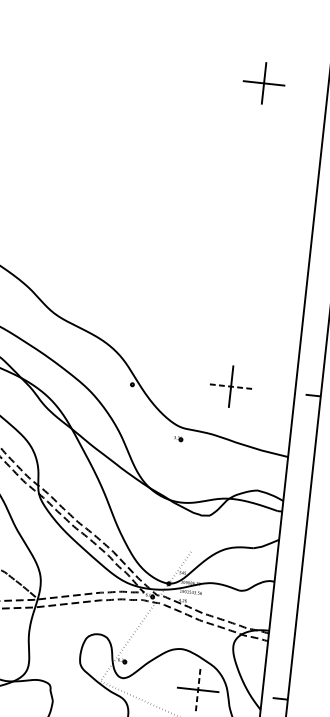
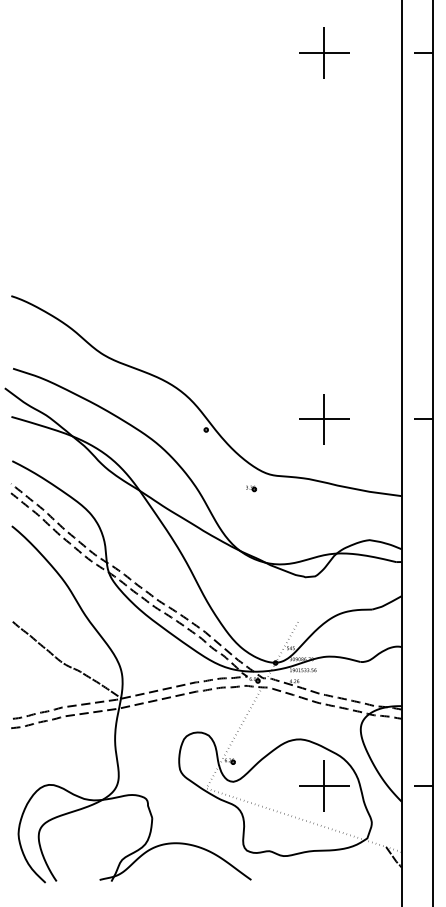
line: (231, 386) -> (324, 419), dashed -> solid
part: (178, 438) -> (251, 488), moved
line: (198, 690) -> (324, 786), dashed -> solid

